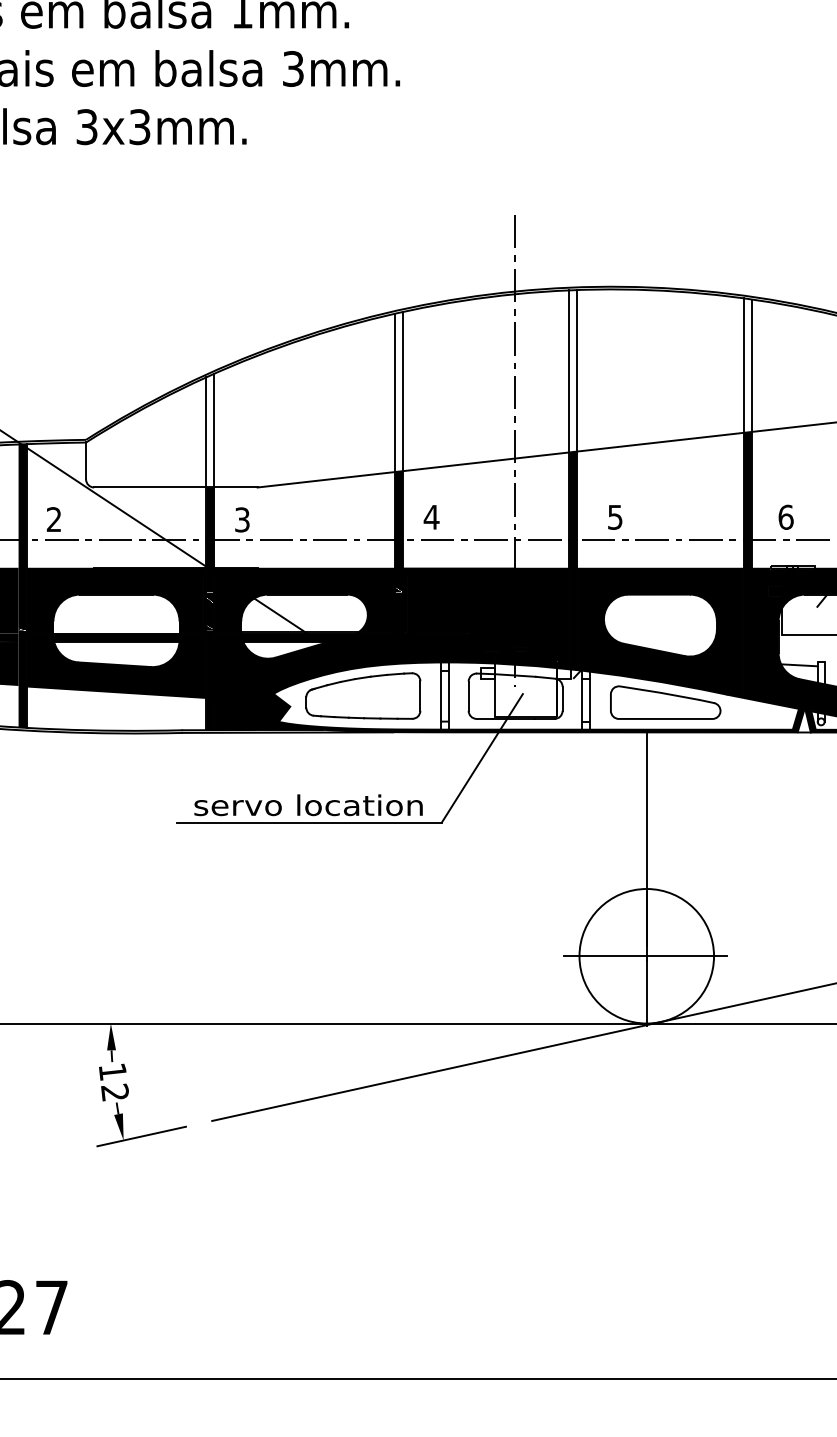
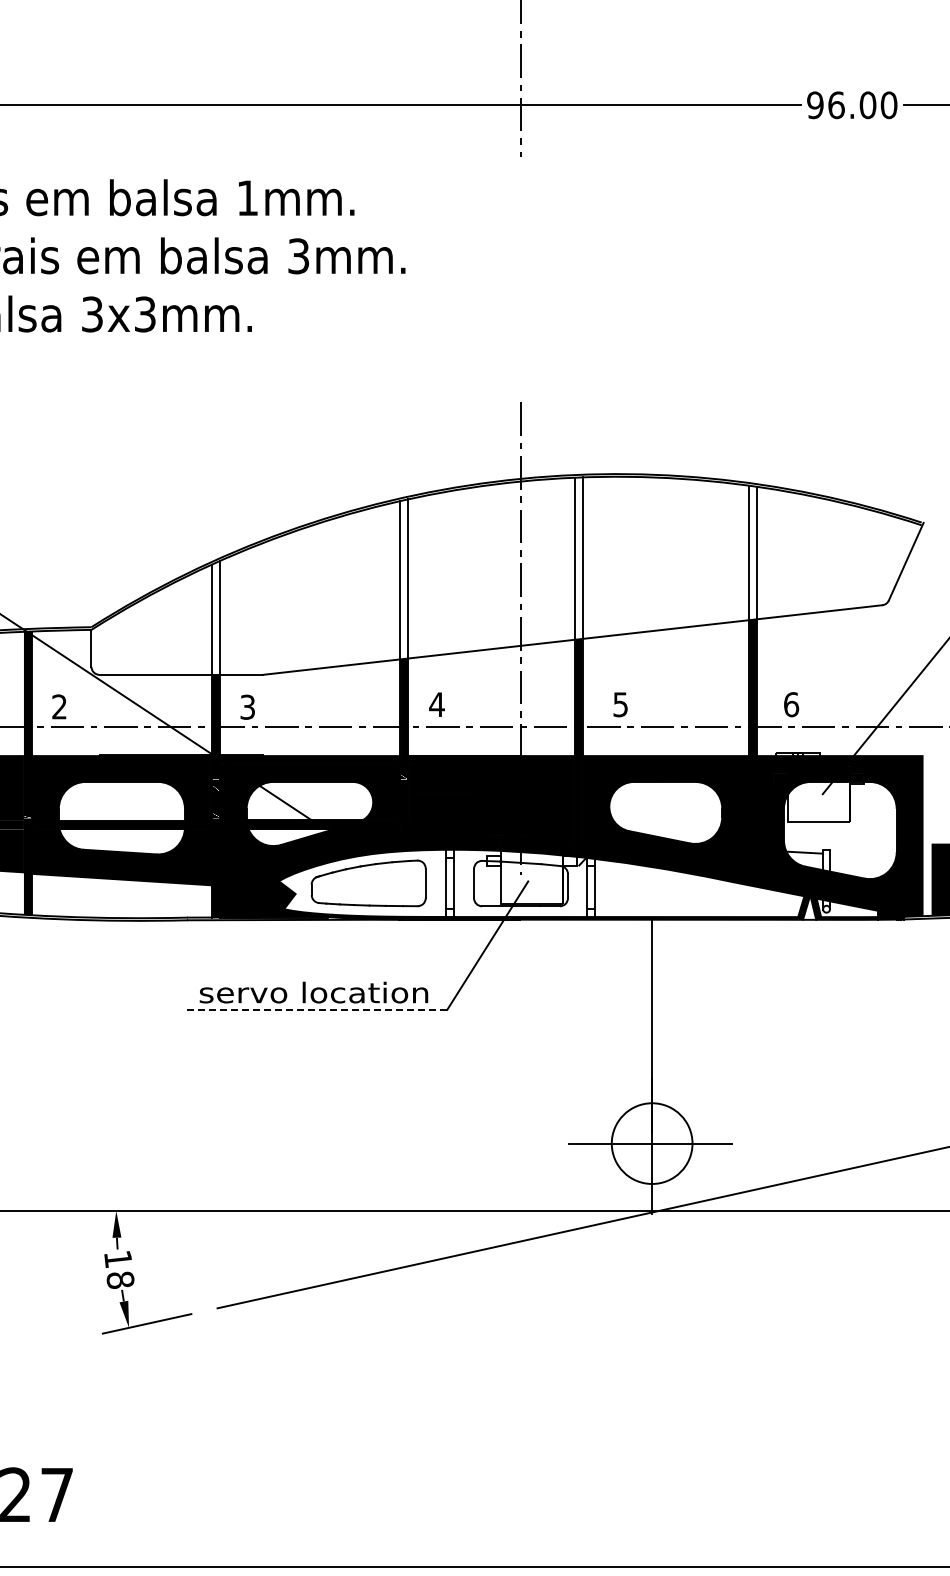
part: (665, 702) -> (670, 889), removed
line: (309, 822) -> (314, 1009), solid -> dashed
circle: (646, 956) -> (651, 1143), size x0.6
text: (115, 1092) -> (120, 1279), 12 -> 18

